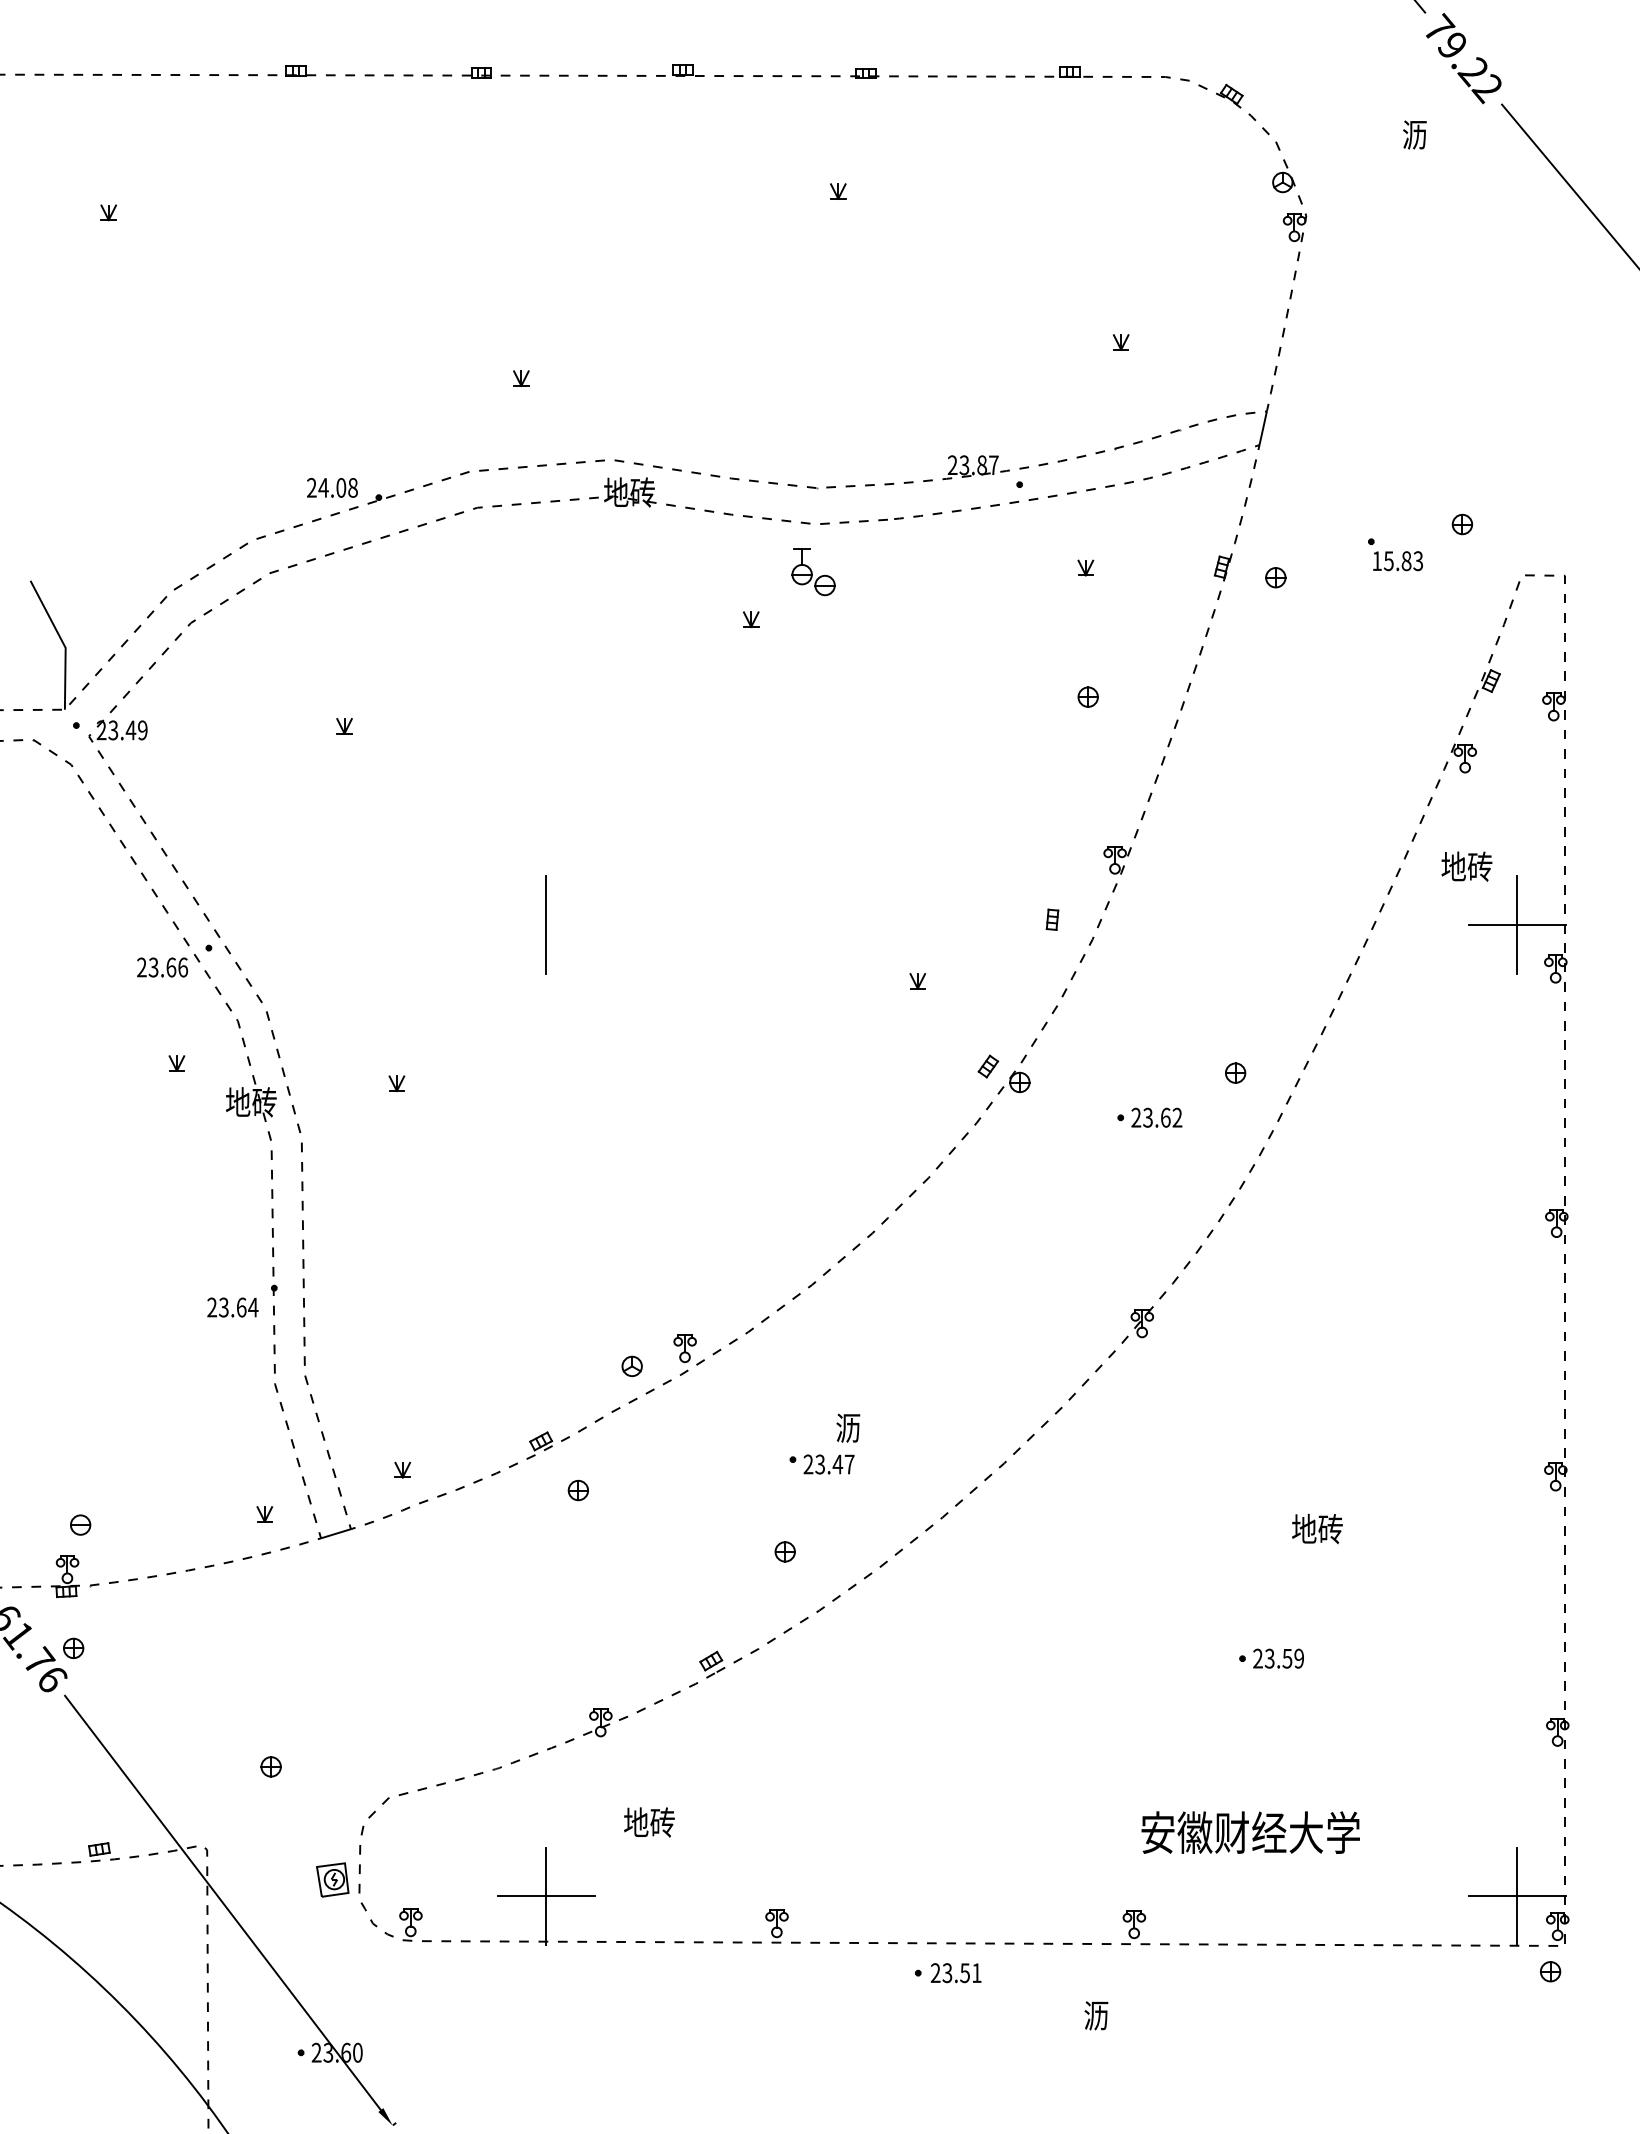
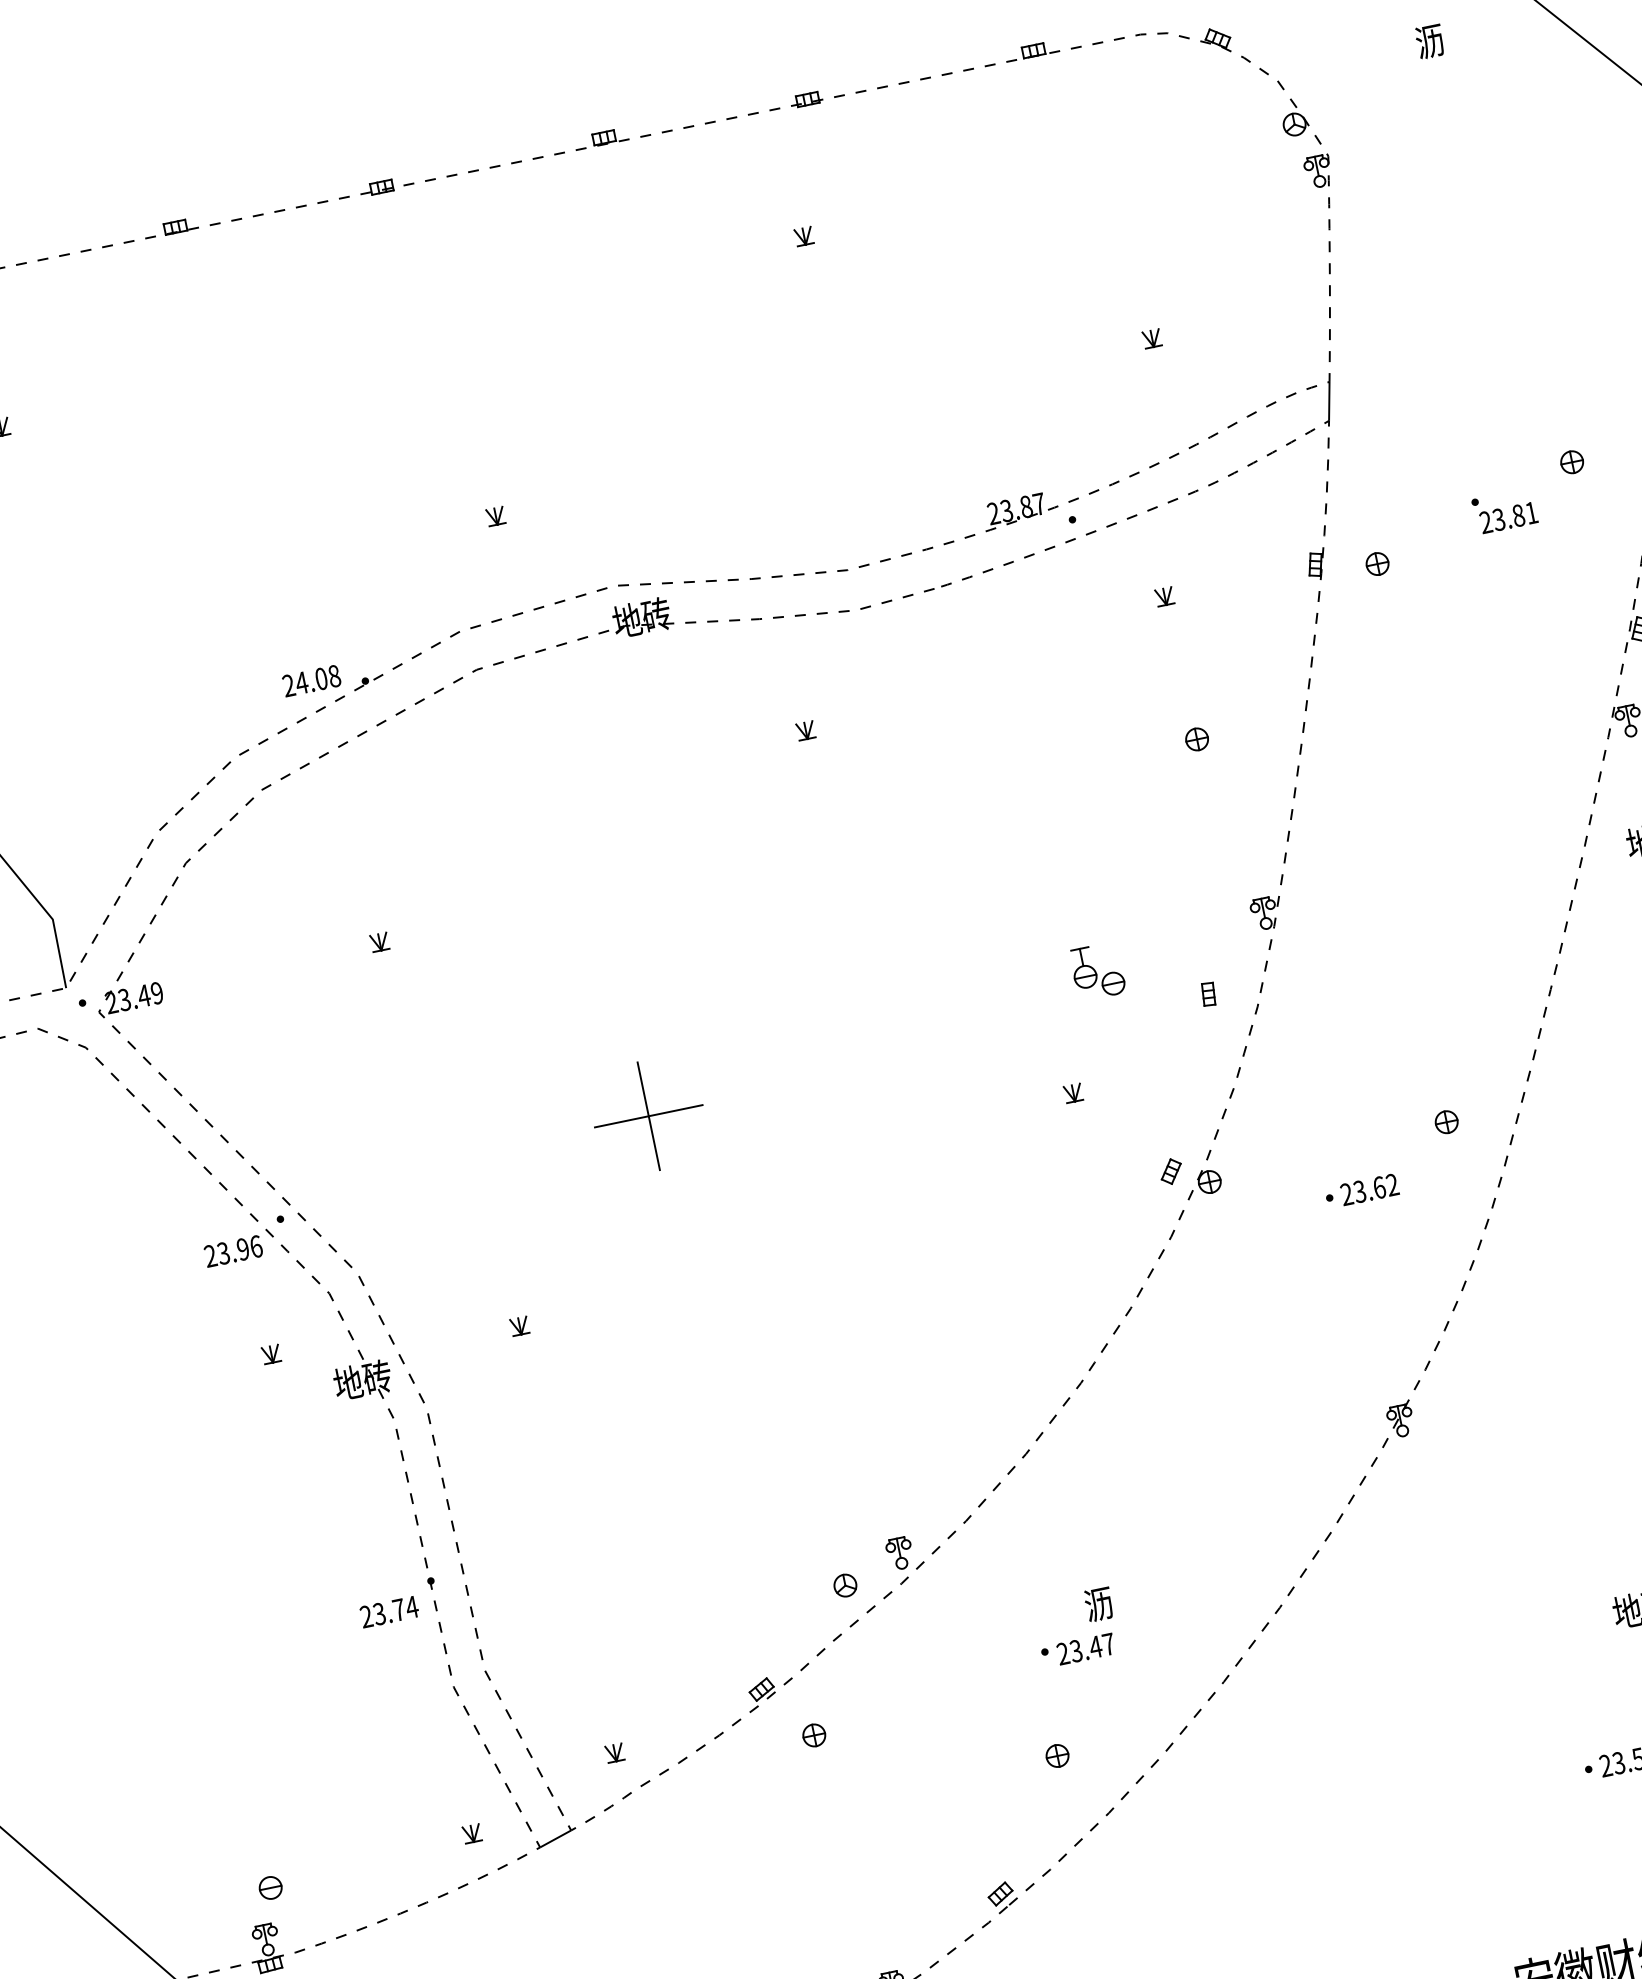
text: (1397, 561) -> (1508, 518), 15.83 -> 23.81
part: (813, 572) -> (1097, 971), moved
line: (545, 925) -> (648, 1116), added
text: (171, 967) -> (243, 1249), 23.66 -> 23.96
text: (241, 1307) -> (399, 1609), 23.64 -> 23.74

